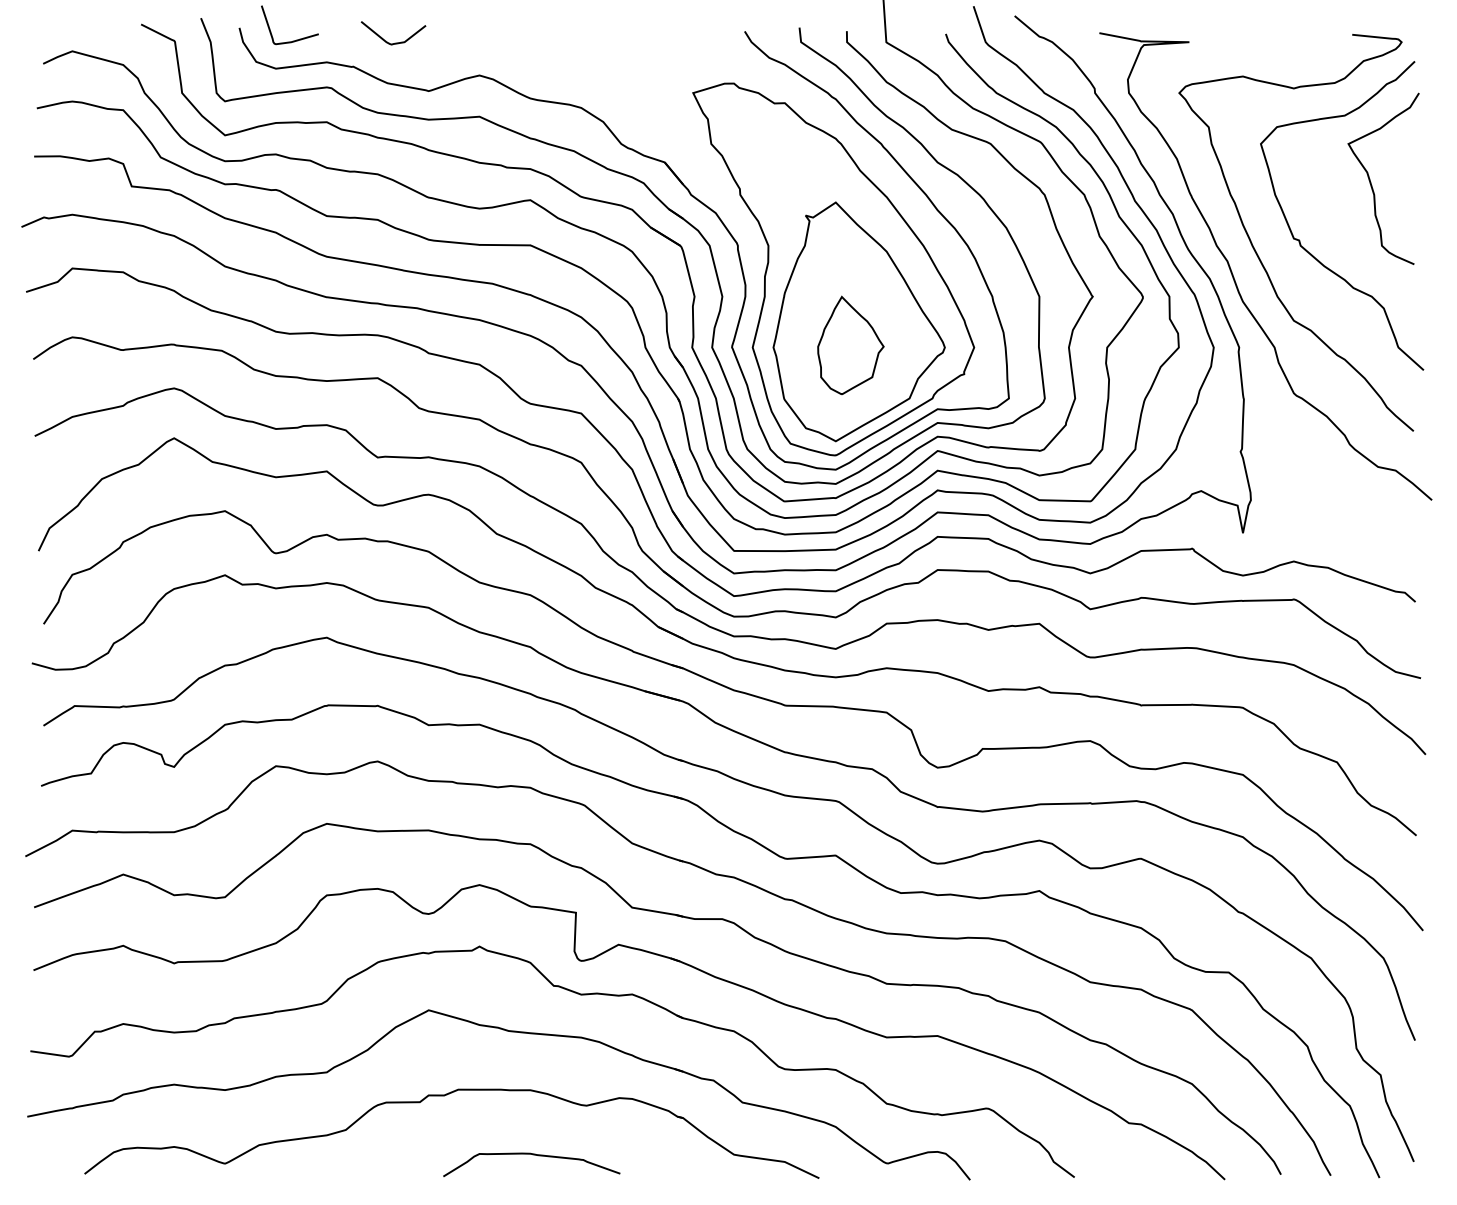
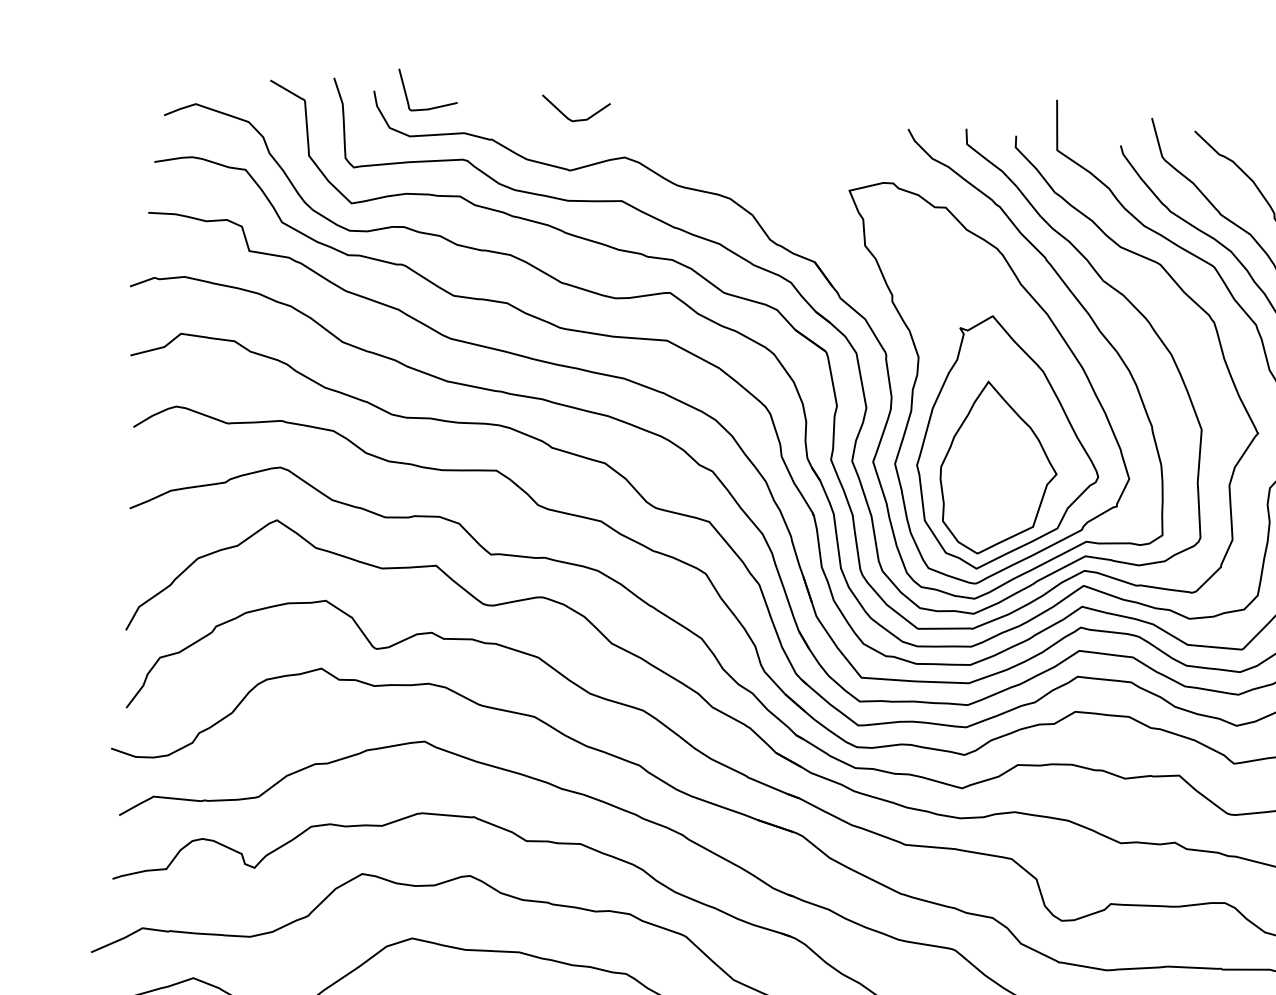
curve: (395, 42) -> (577, 119), moved
part: (850, 345) -> (998, 468), size x1.67

